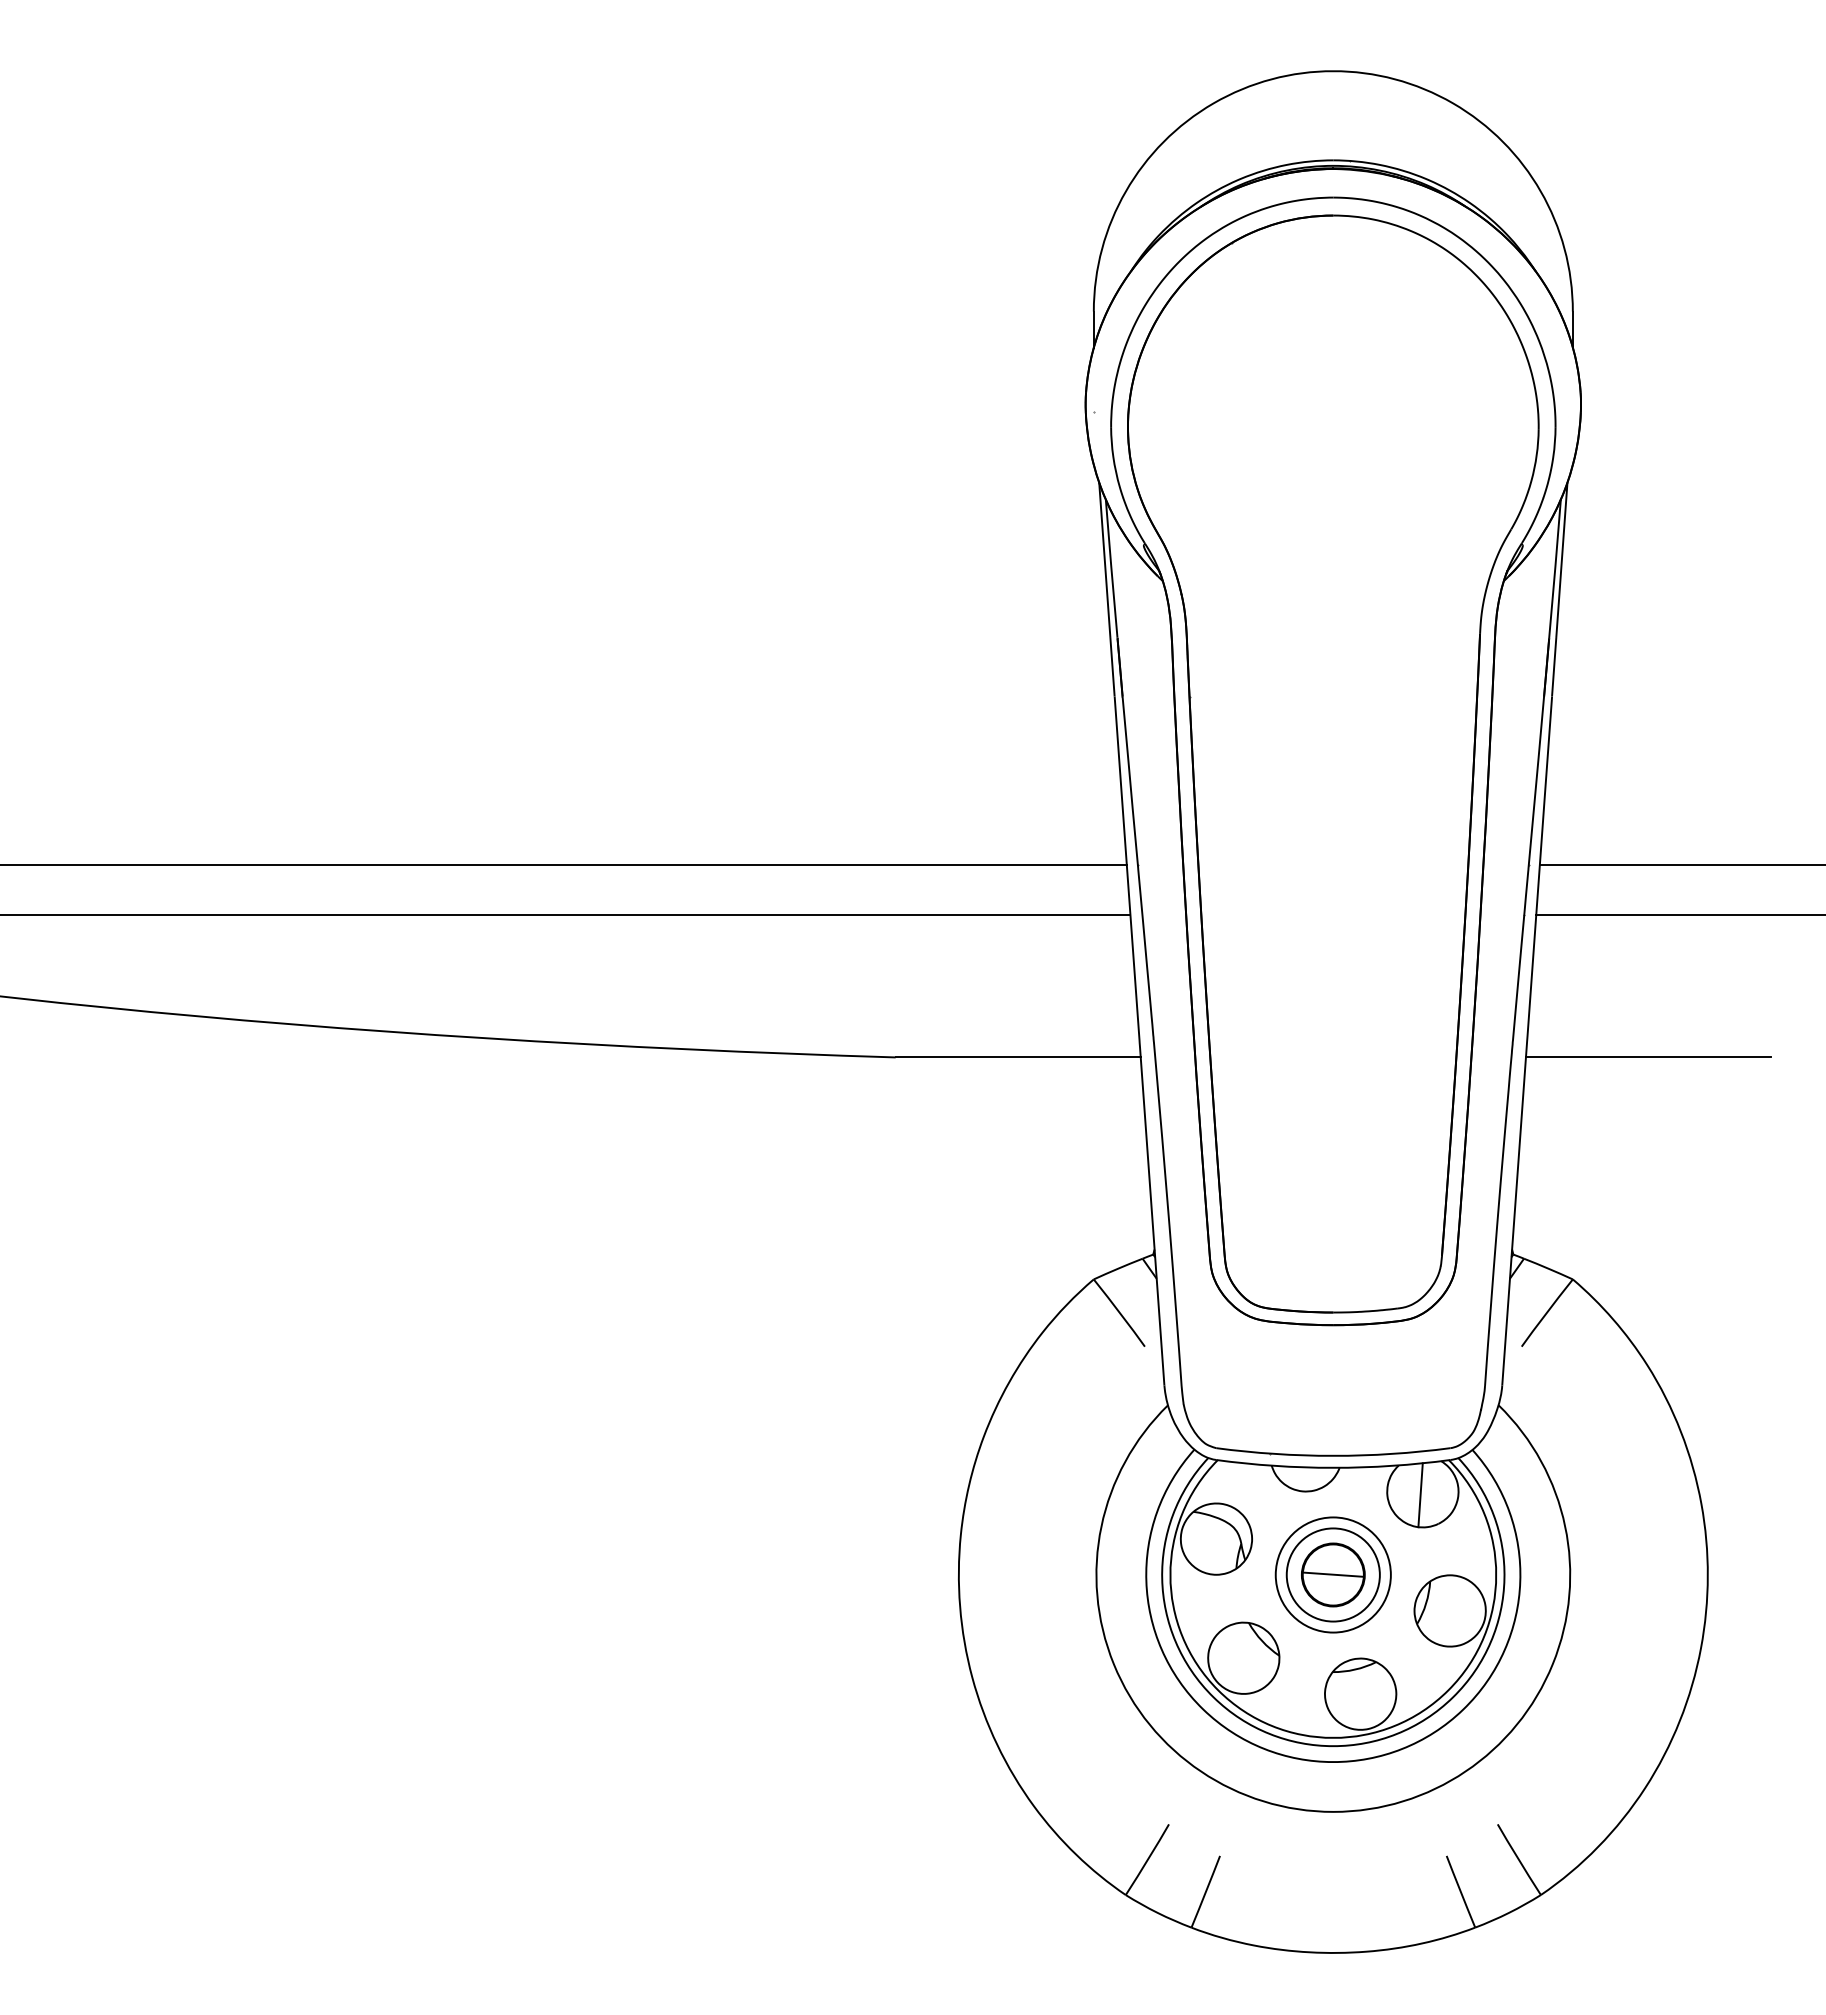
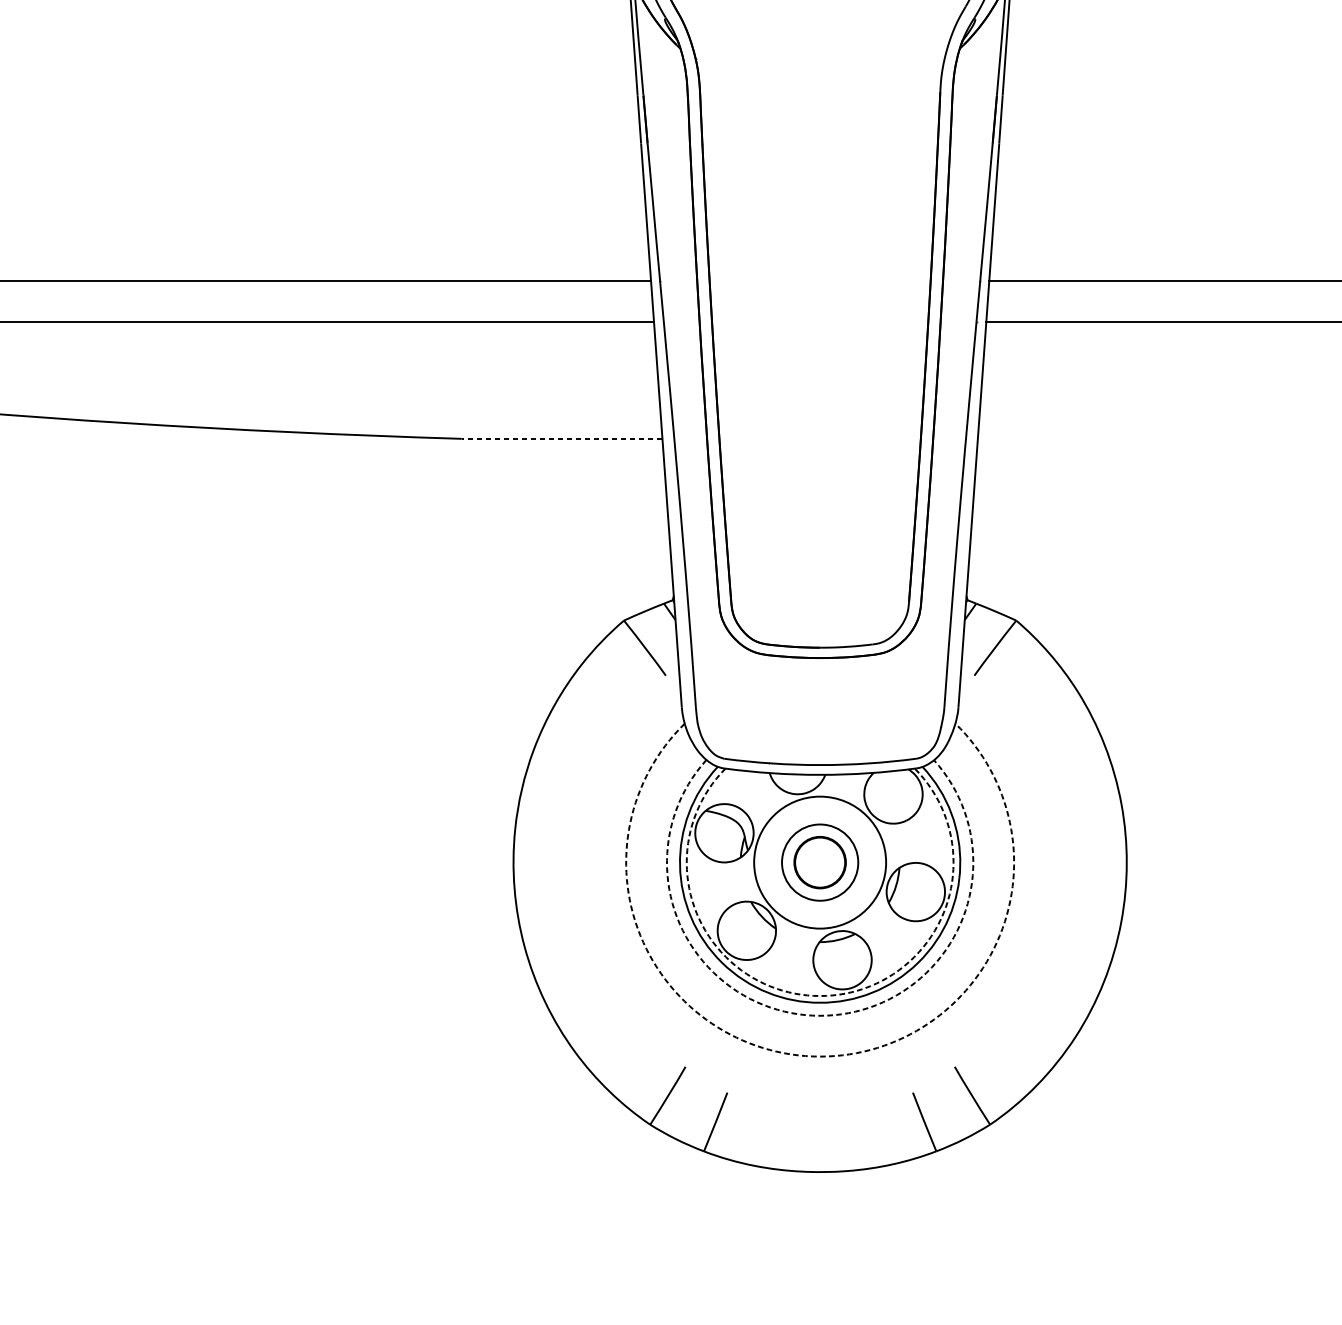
line: (1018, 1057) -> (562, 438), solid -> dashed
line: (1648, 1057) -> (1078, 438), removed
line: (1420, 1495) -> (891, 797), removed
circle: (1332, 1574) -> (819, 862), size x1.4
line: (1332, 1574) -> (819, 862), removed
arc: (1333, 1737) -> (820, 995), solid -> dashed
arc: (1333, 1762) -> (820, 1016), solid -> dashed
arc: (1333, 1811) -> (820, 1056), solid -> dashed

